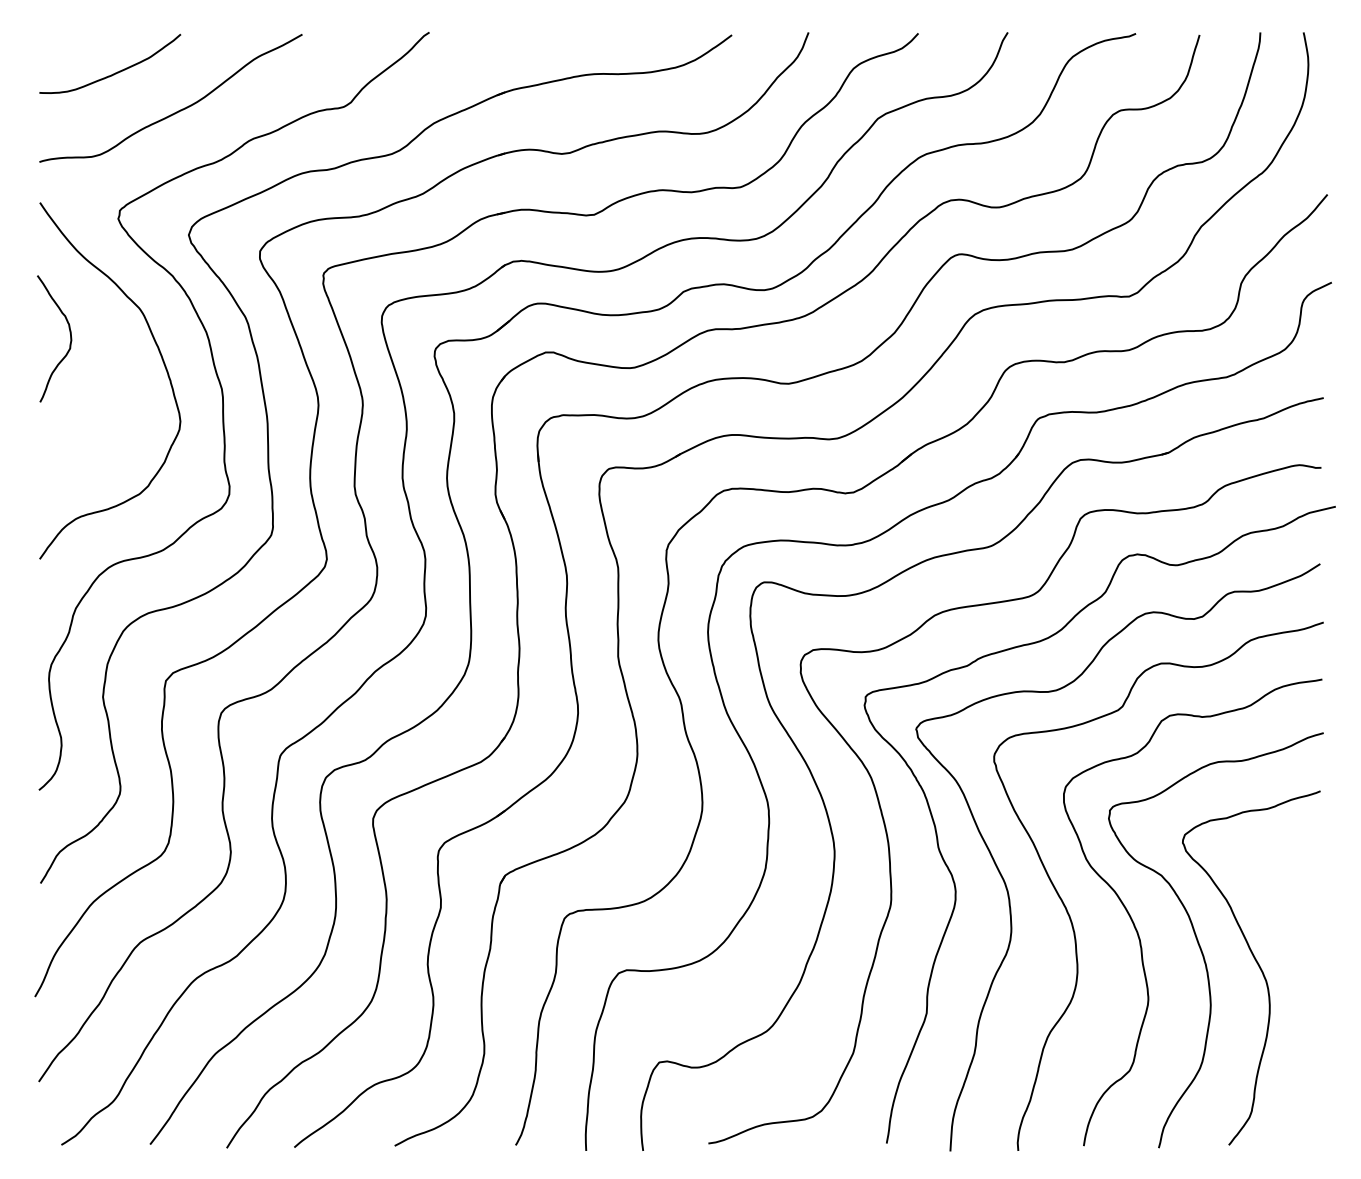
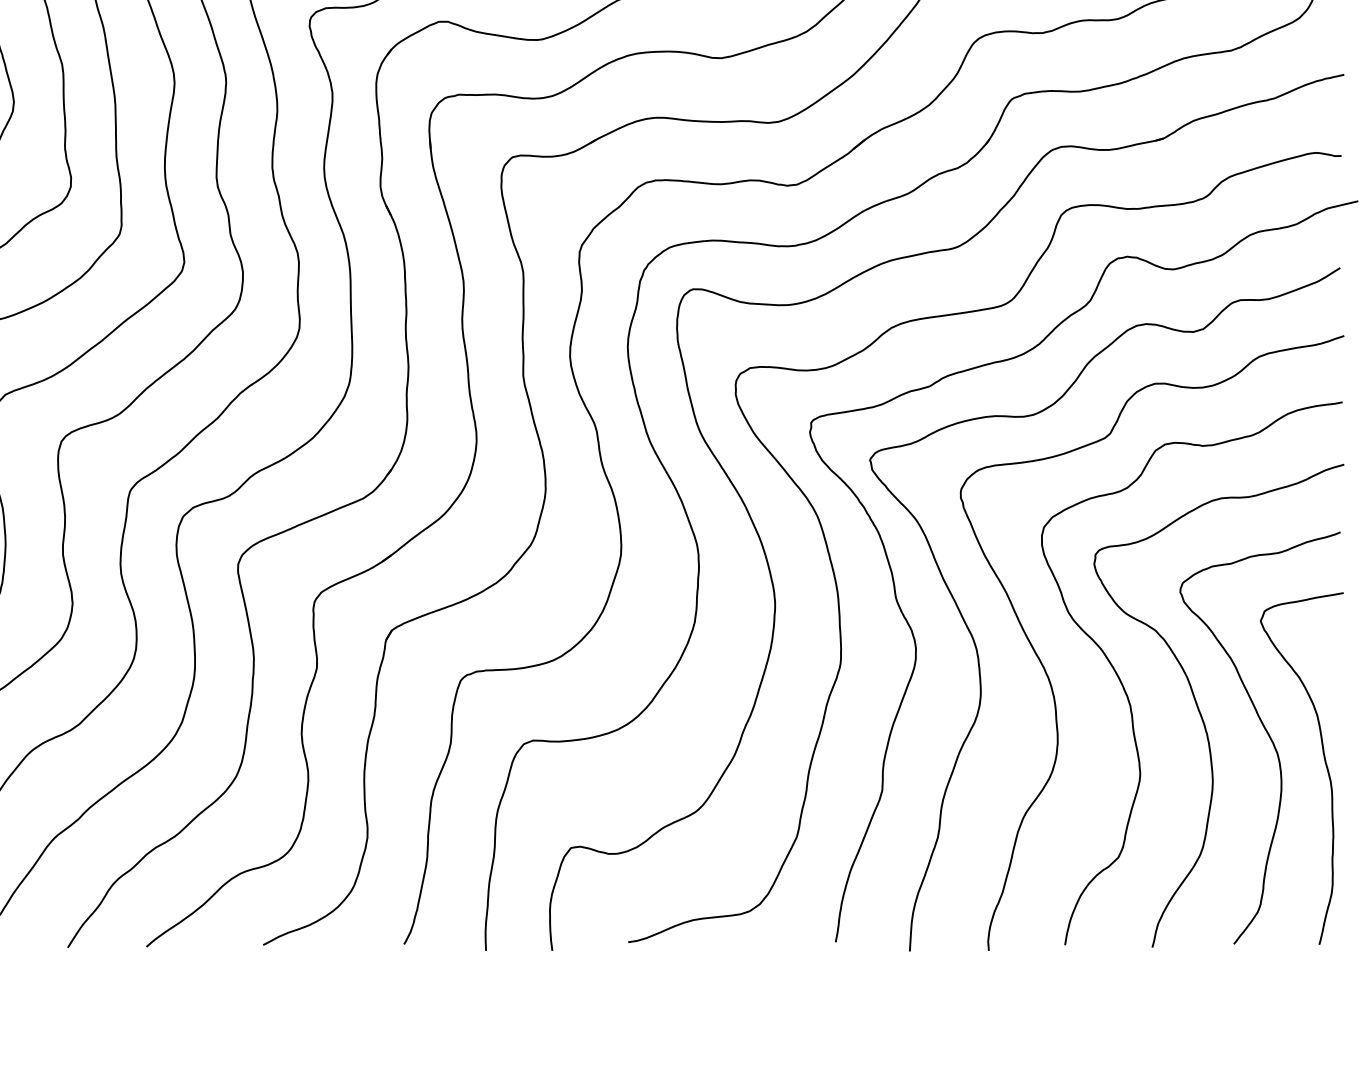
curve: (1306, 988) -> (1324, 761), added

